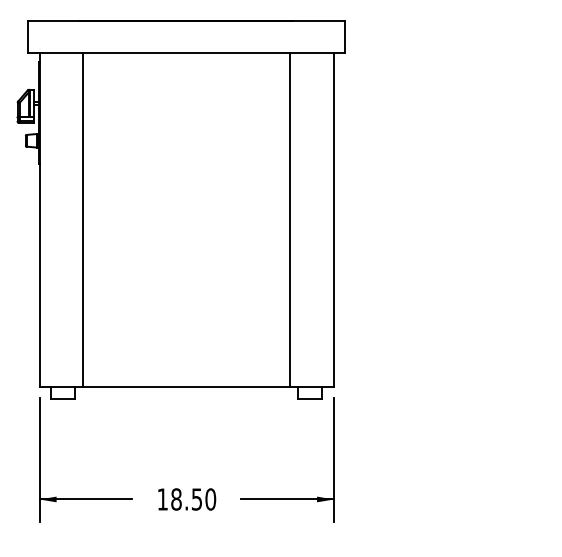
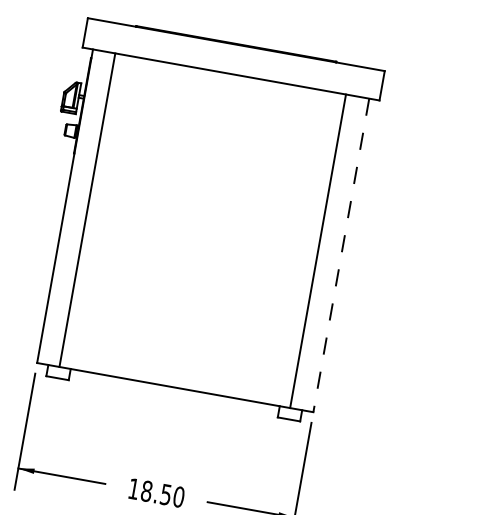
line: (83, 219) -> (87, 209), moved
line: (290, 219) -> (318, 251), moved
line: (334, 220) -> (341, 256), solid -> dashed

